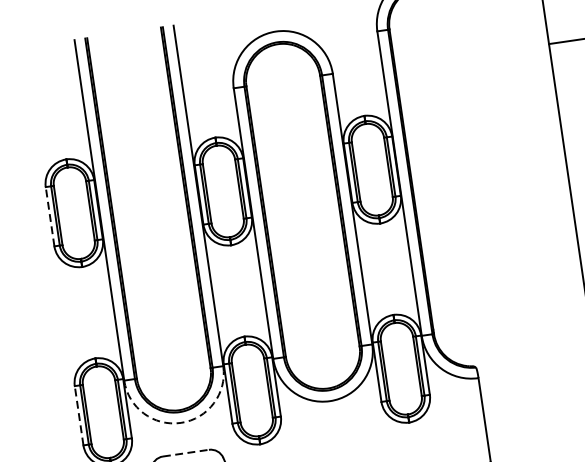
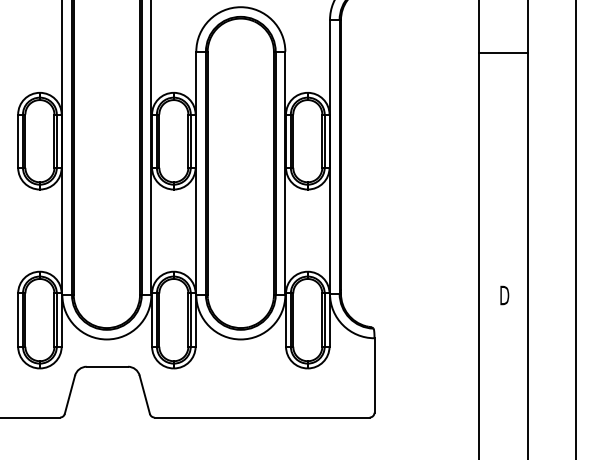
line: (50, 217) -> (18, 141), dashed -> solid
line: (79, 416) -> (18, 320), dashed -> solid
arc: (180, 423) -> (106, 339), dashed -> solid
line: (186, 452) -> (107, 366), dashed -> solid

